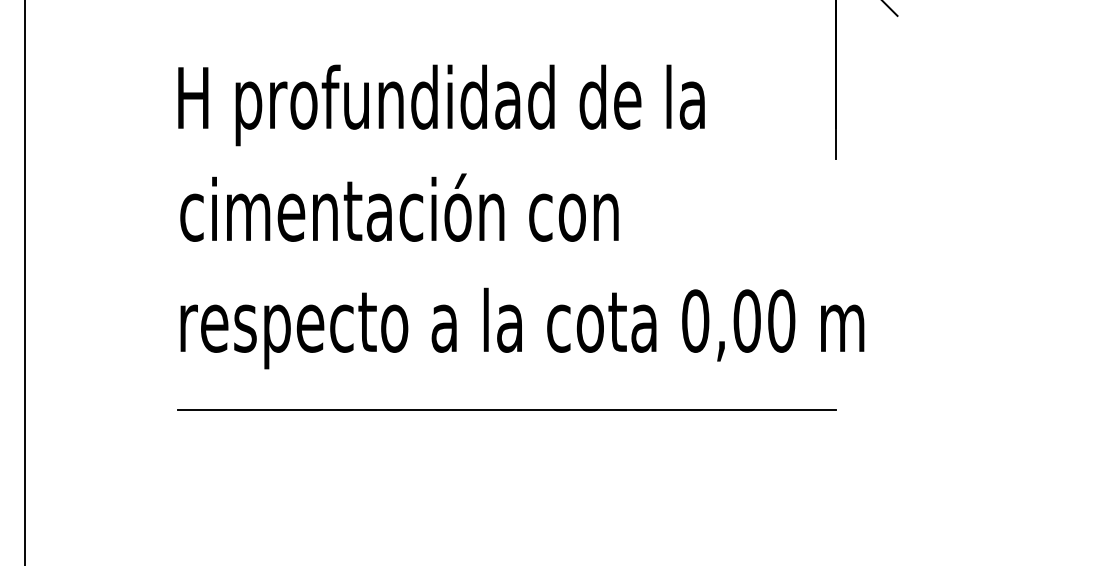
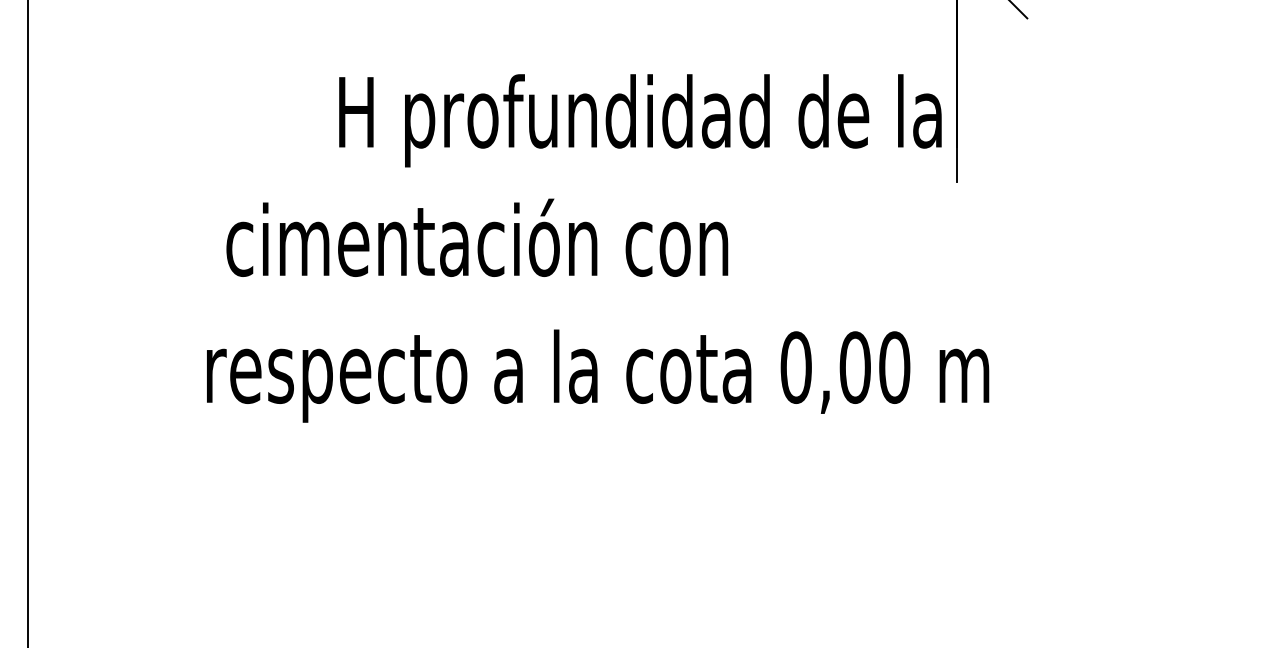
text: (441, 105) -> (640, 120), moved
text: (399, 207) -> (477, 237), moved
line: (507, 410) -> (580, 469), removed

